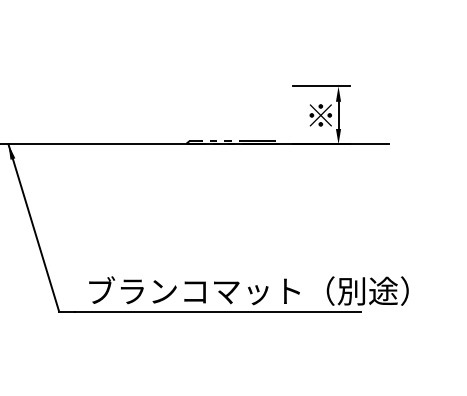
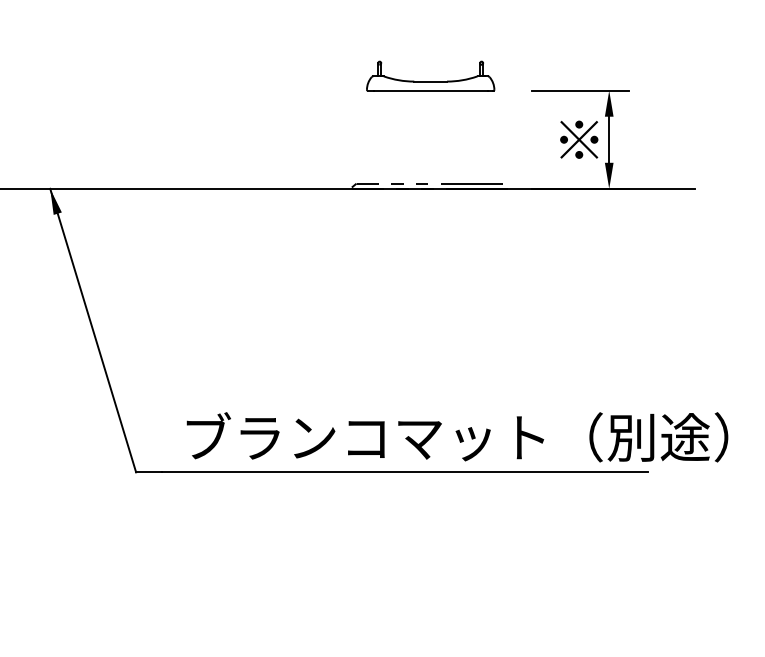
part: (232, 77) -> (429, 75), added

